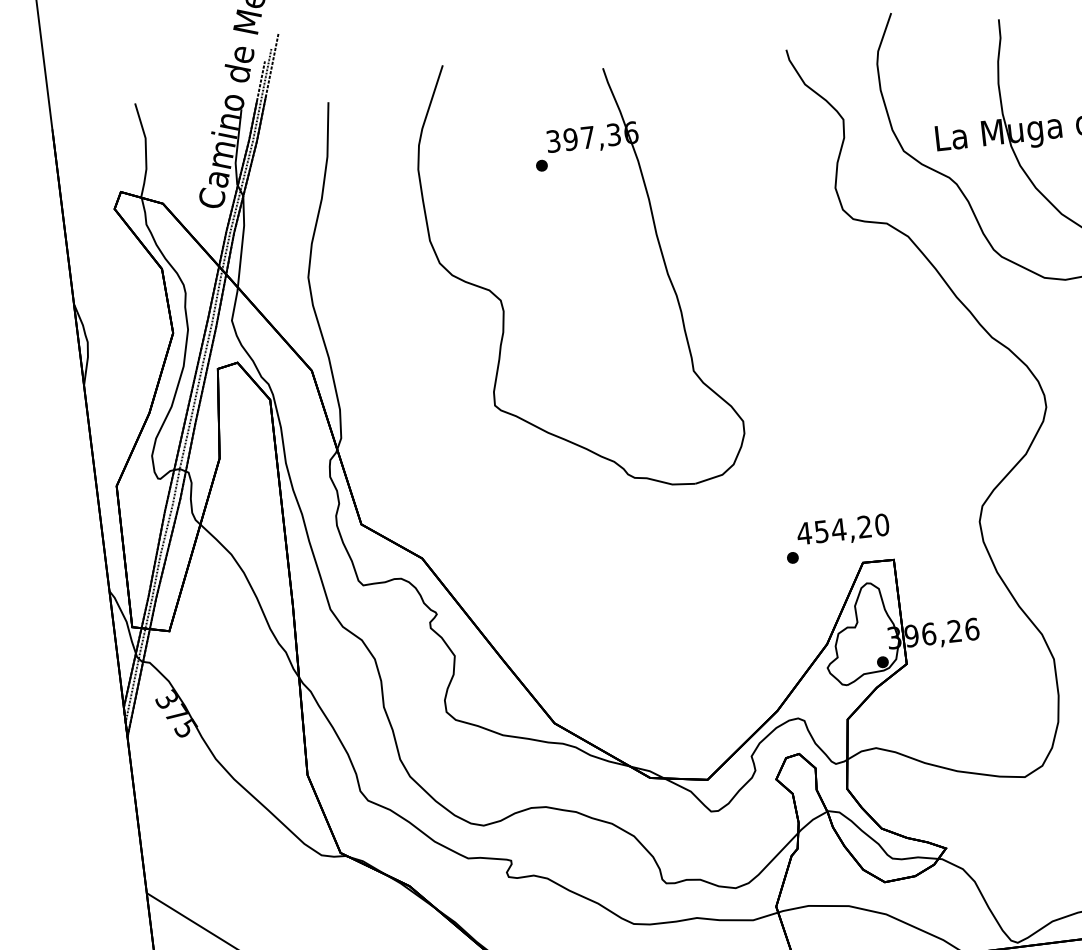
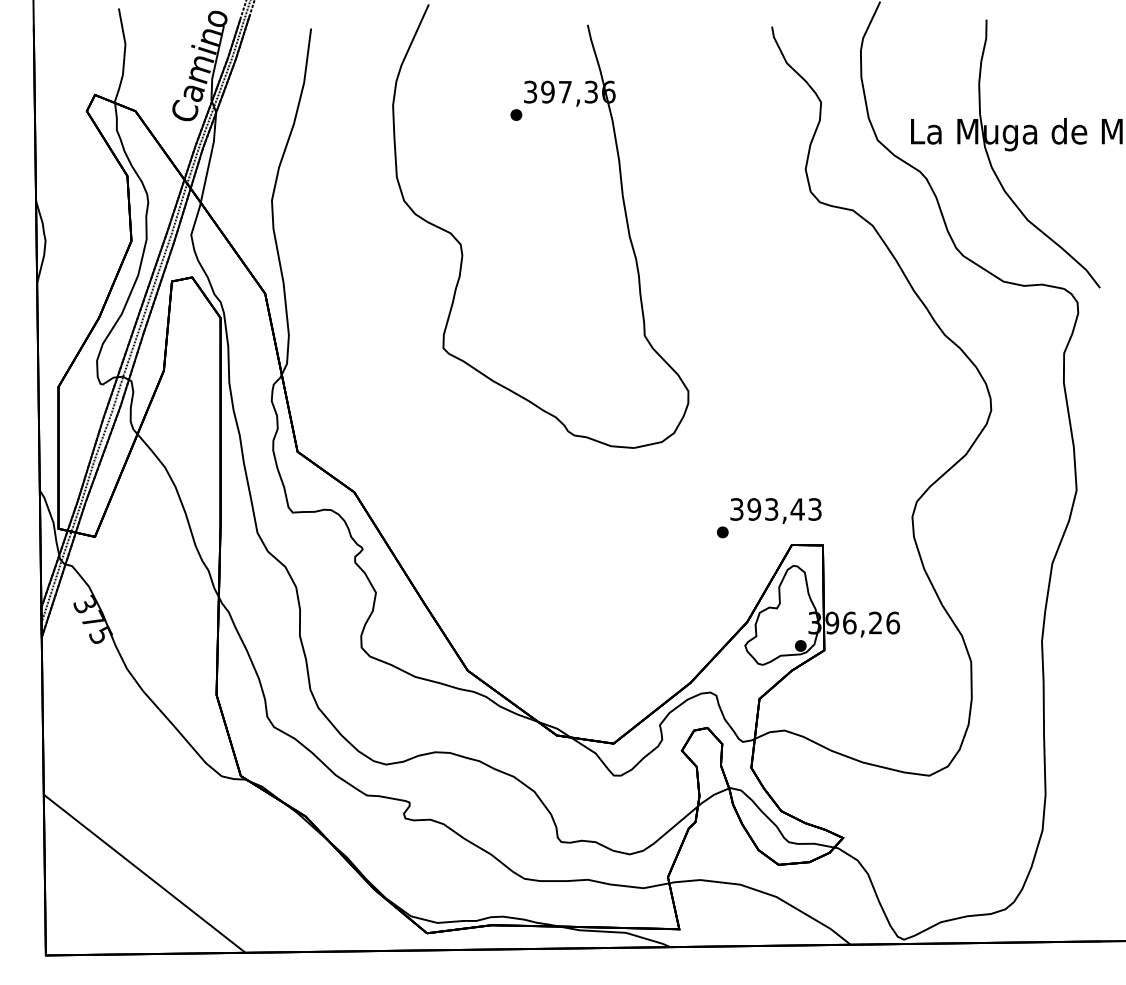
text: (842, 529) -> (775, 509), 454,20 -> 393,43

